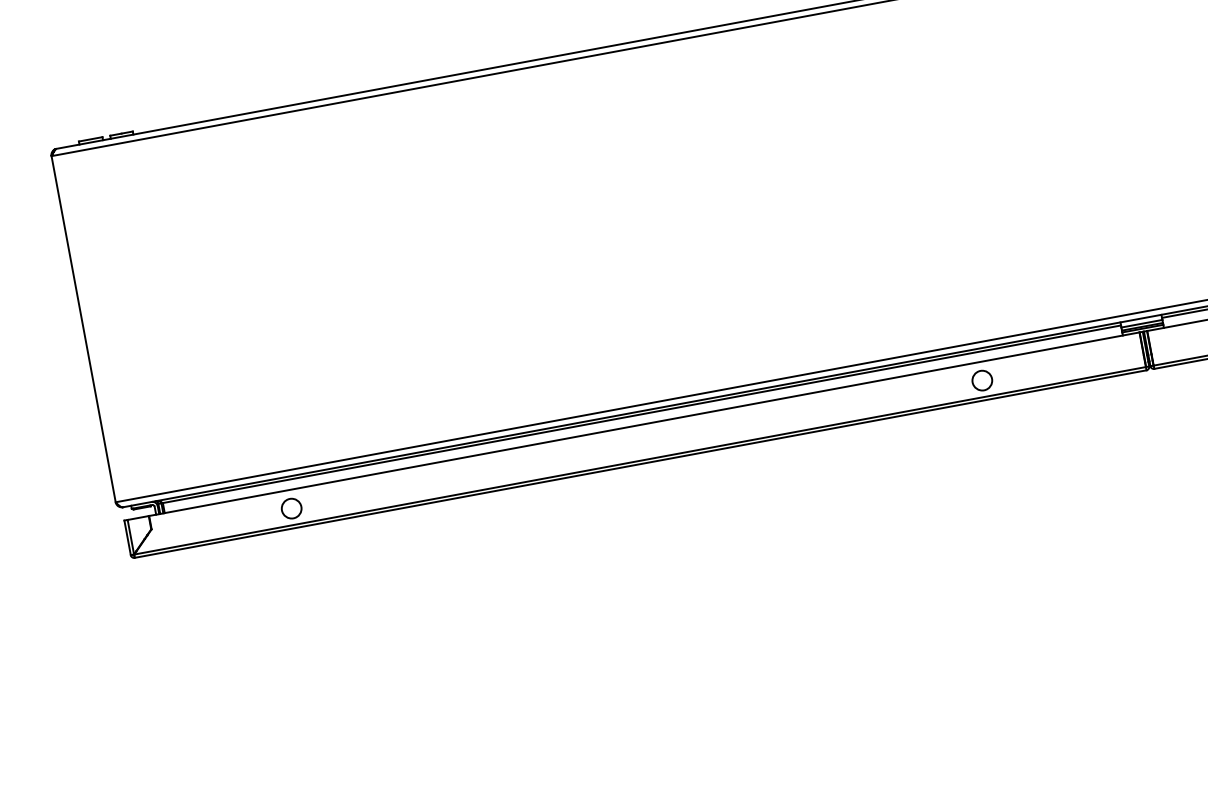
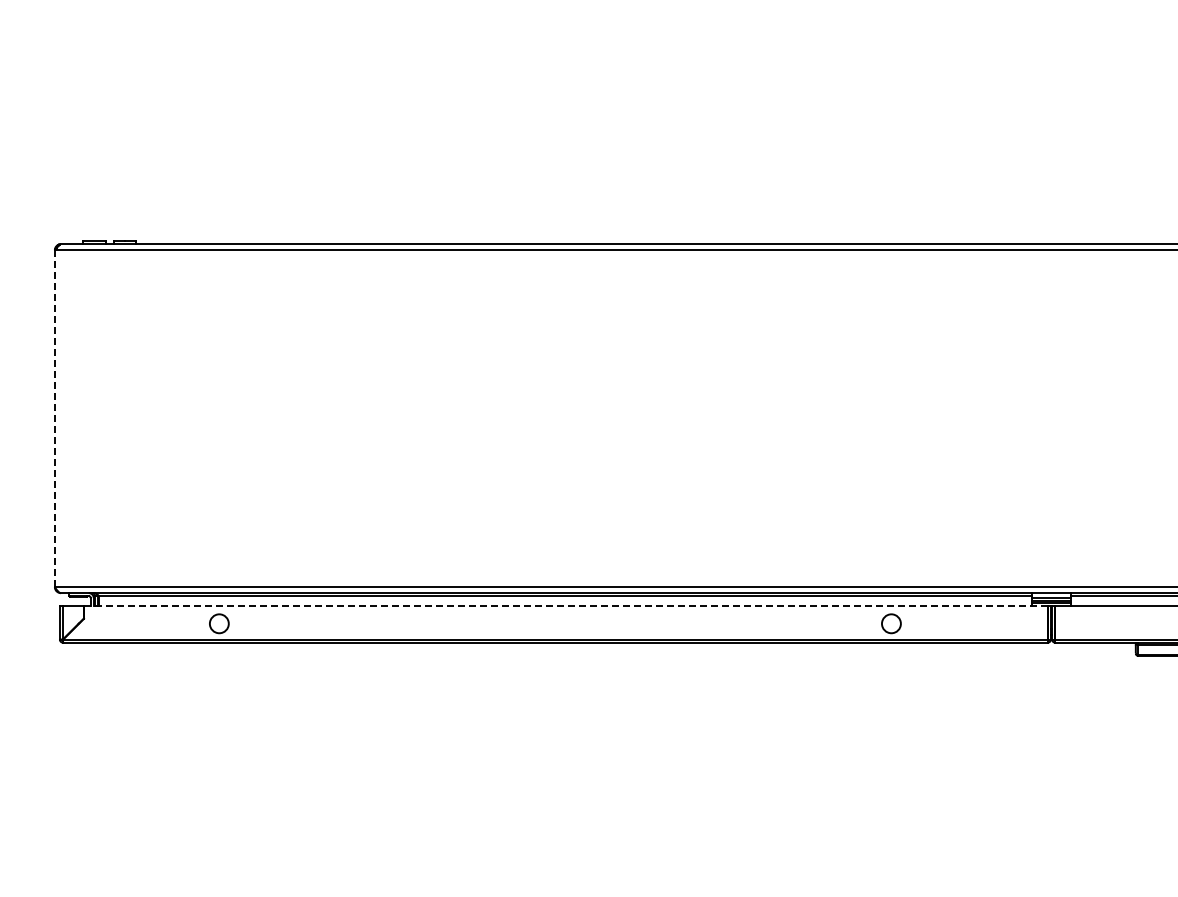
line: (83, 329) -> (54, 418), solid -> dashed
line: (643, 423) -> (565, 605), solid -> dashed

